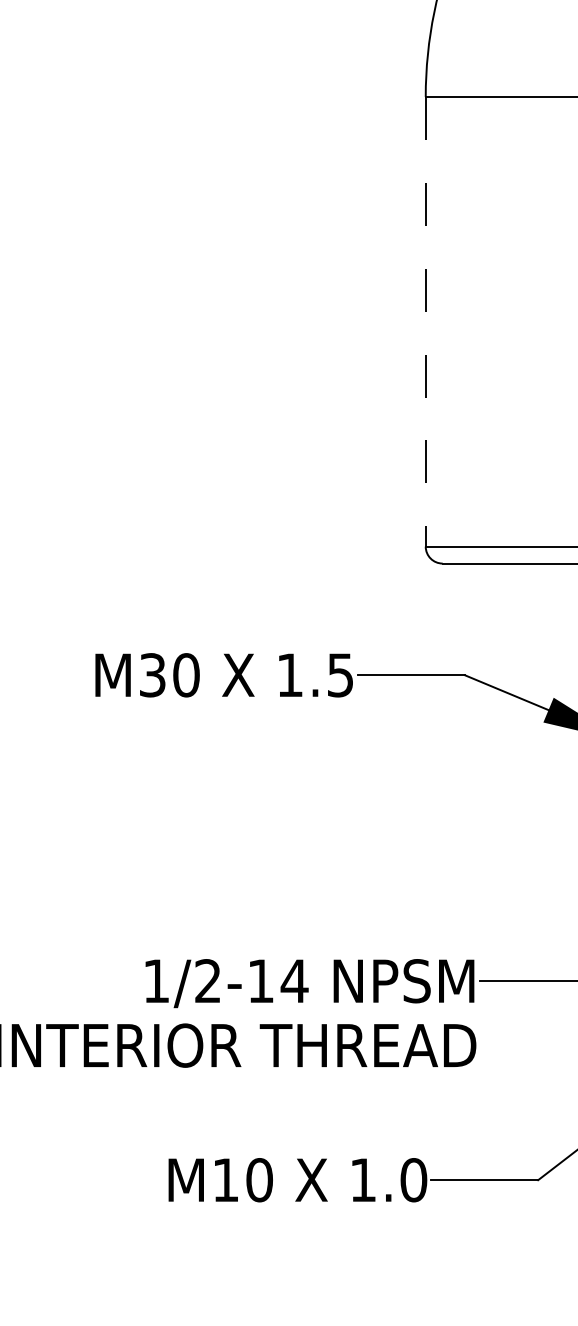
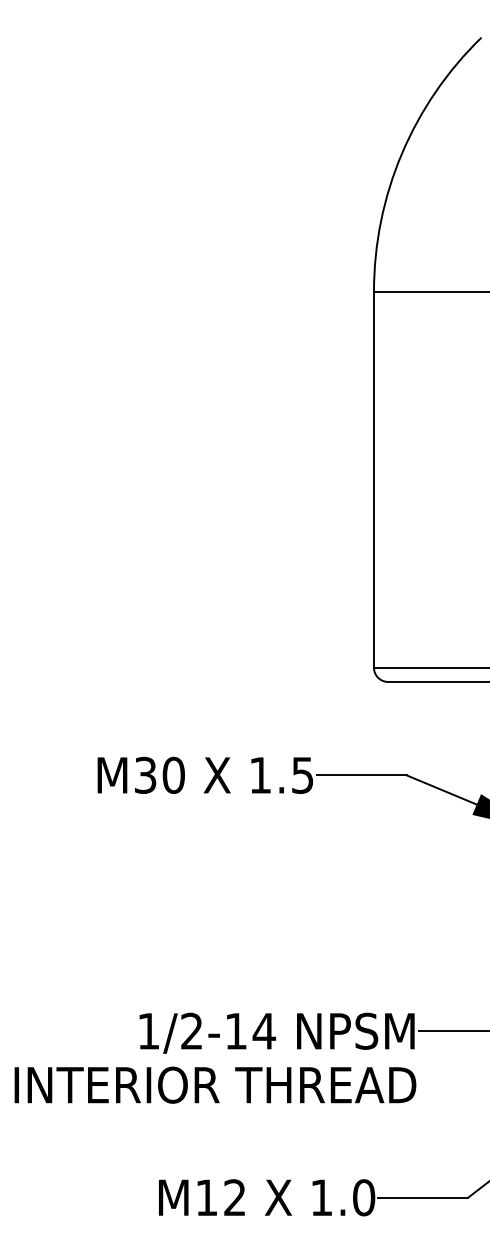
line: (425, 322) -> (373, 480), dashed -> solid
text: (260, 1179) -> (235, 1197), M10 -> M12

